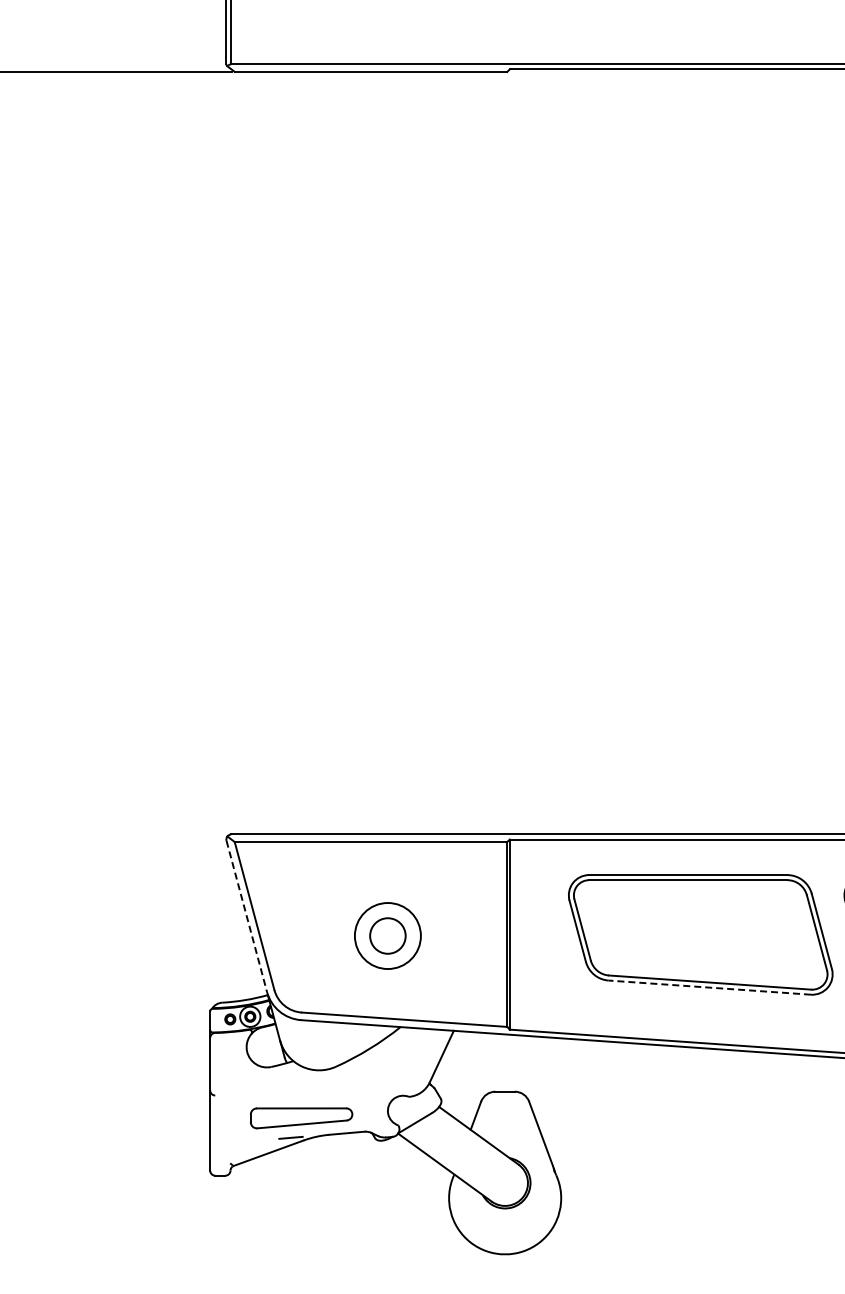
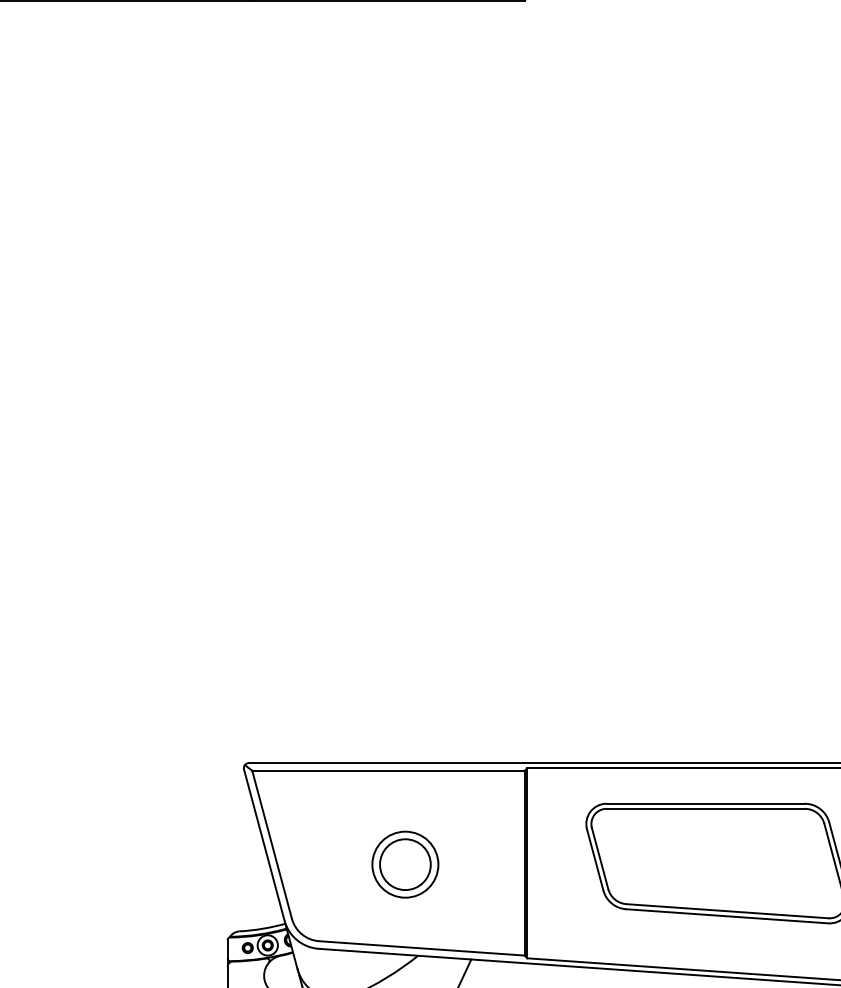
line: (246, 916) -> (263, 845), dashed -> solid
circle: (387, 935) -> (404, 864), size x1.43
line: (709, 987) -> (726, 916), dashed -> solid

